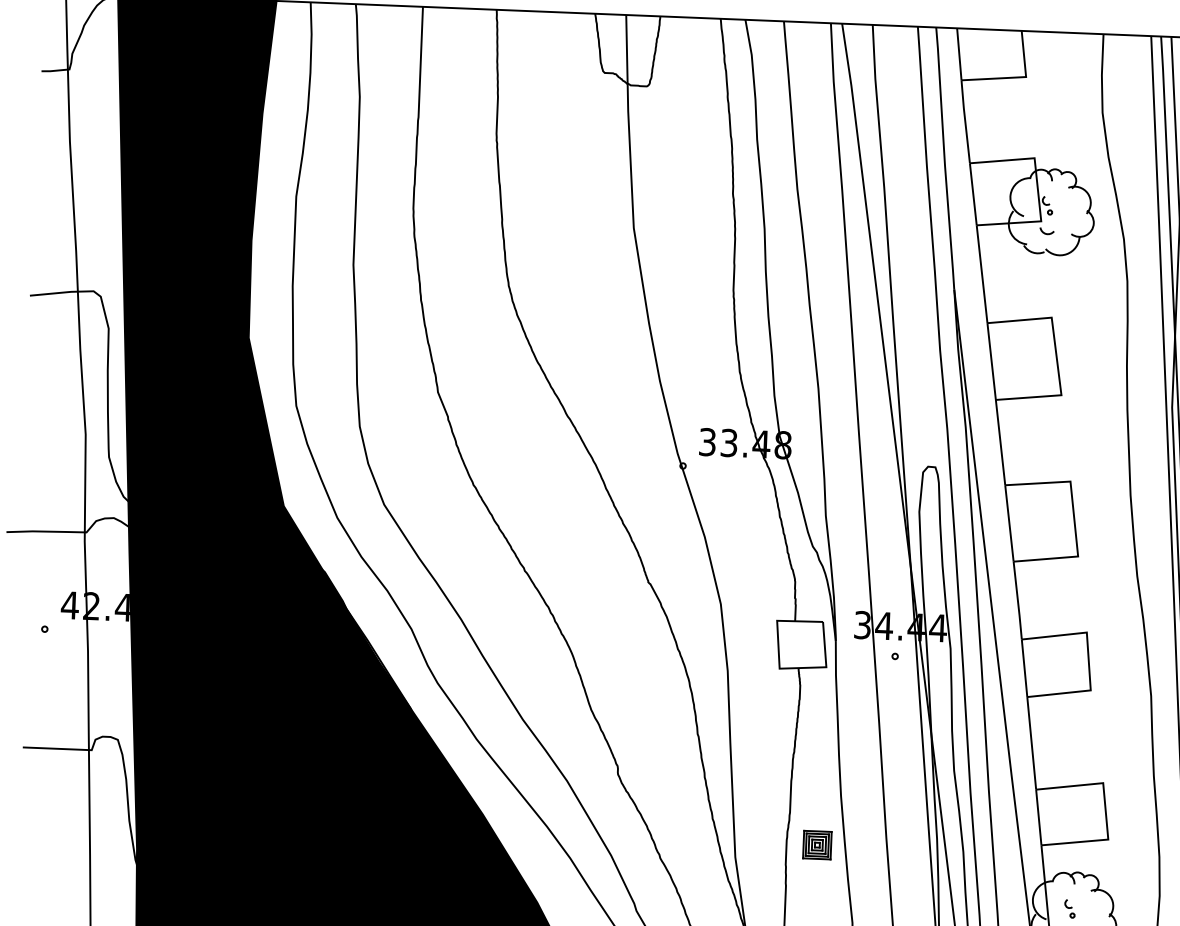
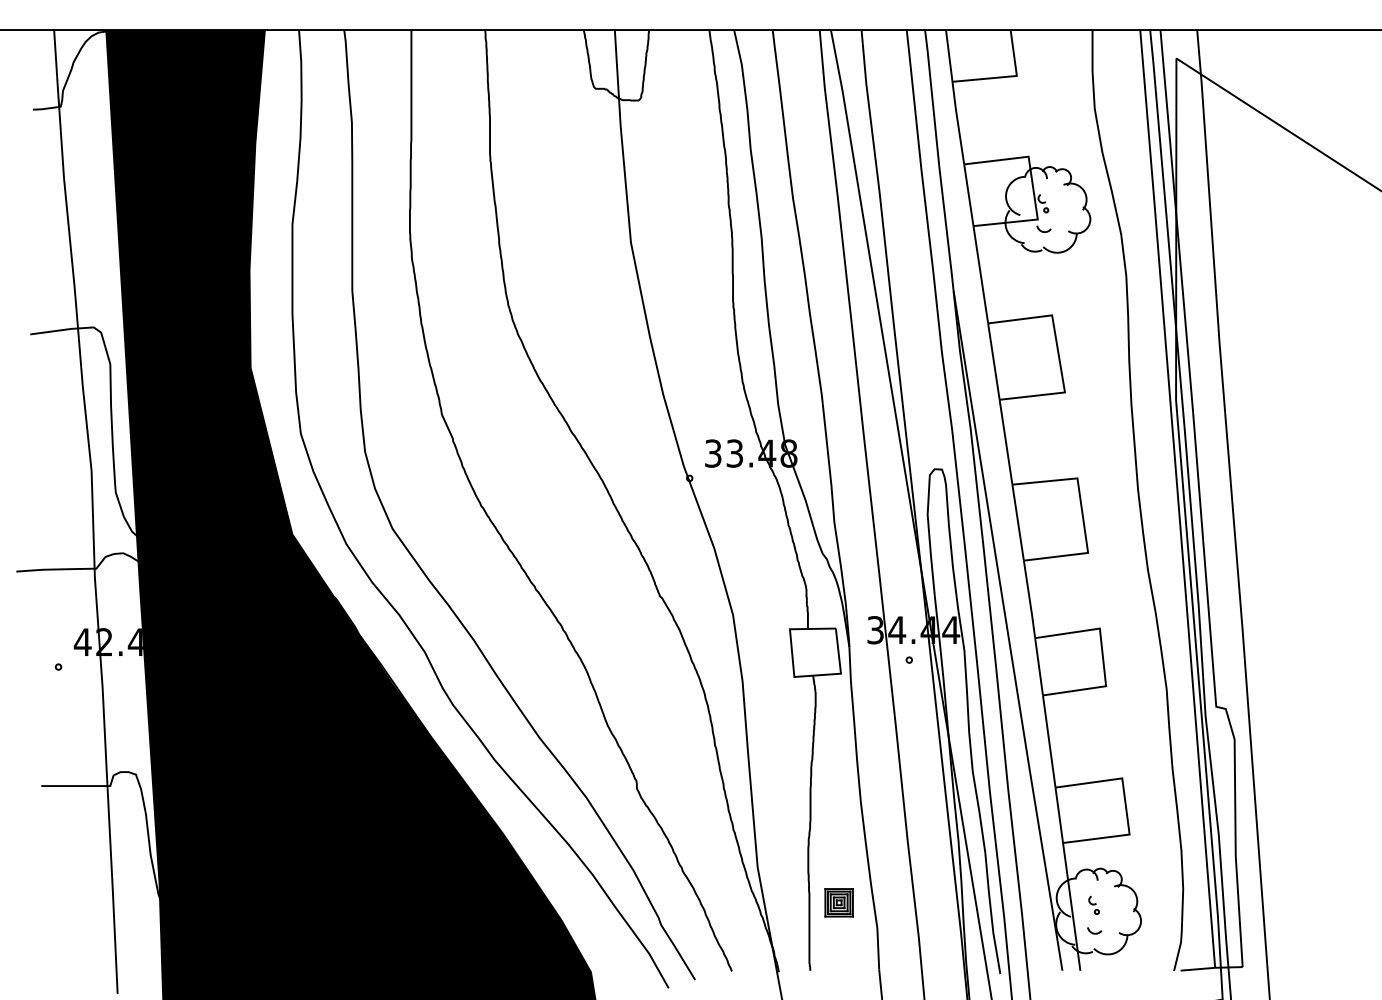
part: (816, 844) -> (838, 902), moved

